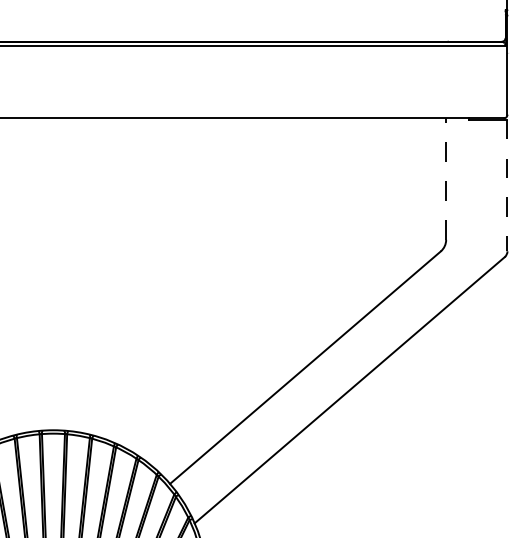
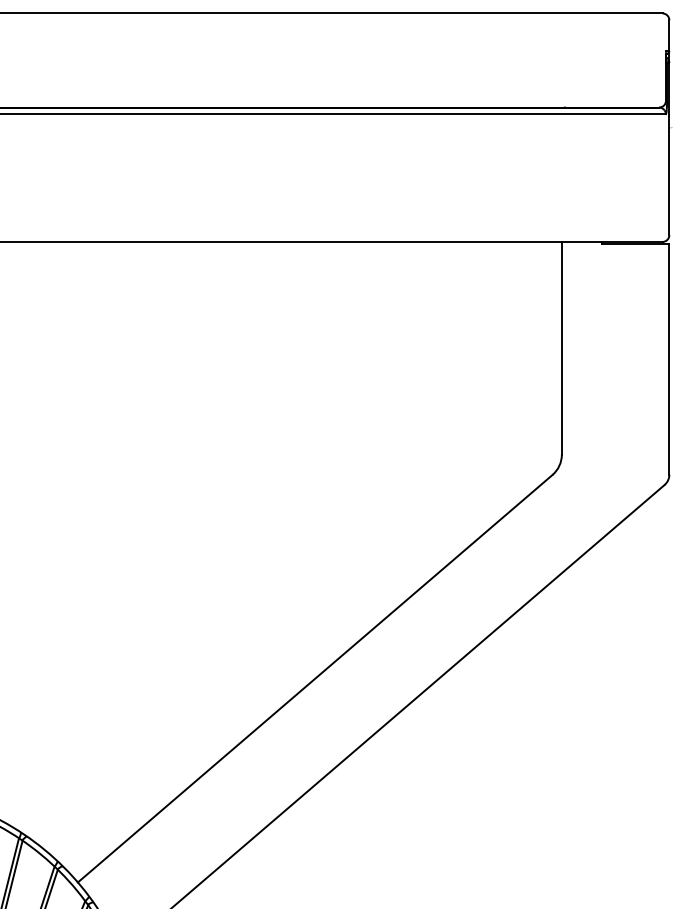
line: (446, 179) -> (562, 348), dashed -> solid
line: (507, 185) -> (669, 359), dashed -> solid

